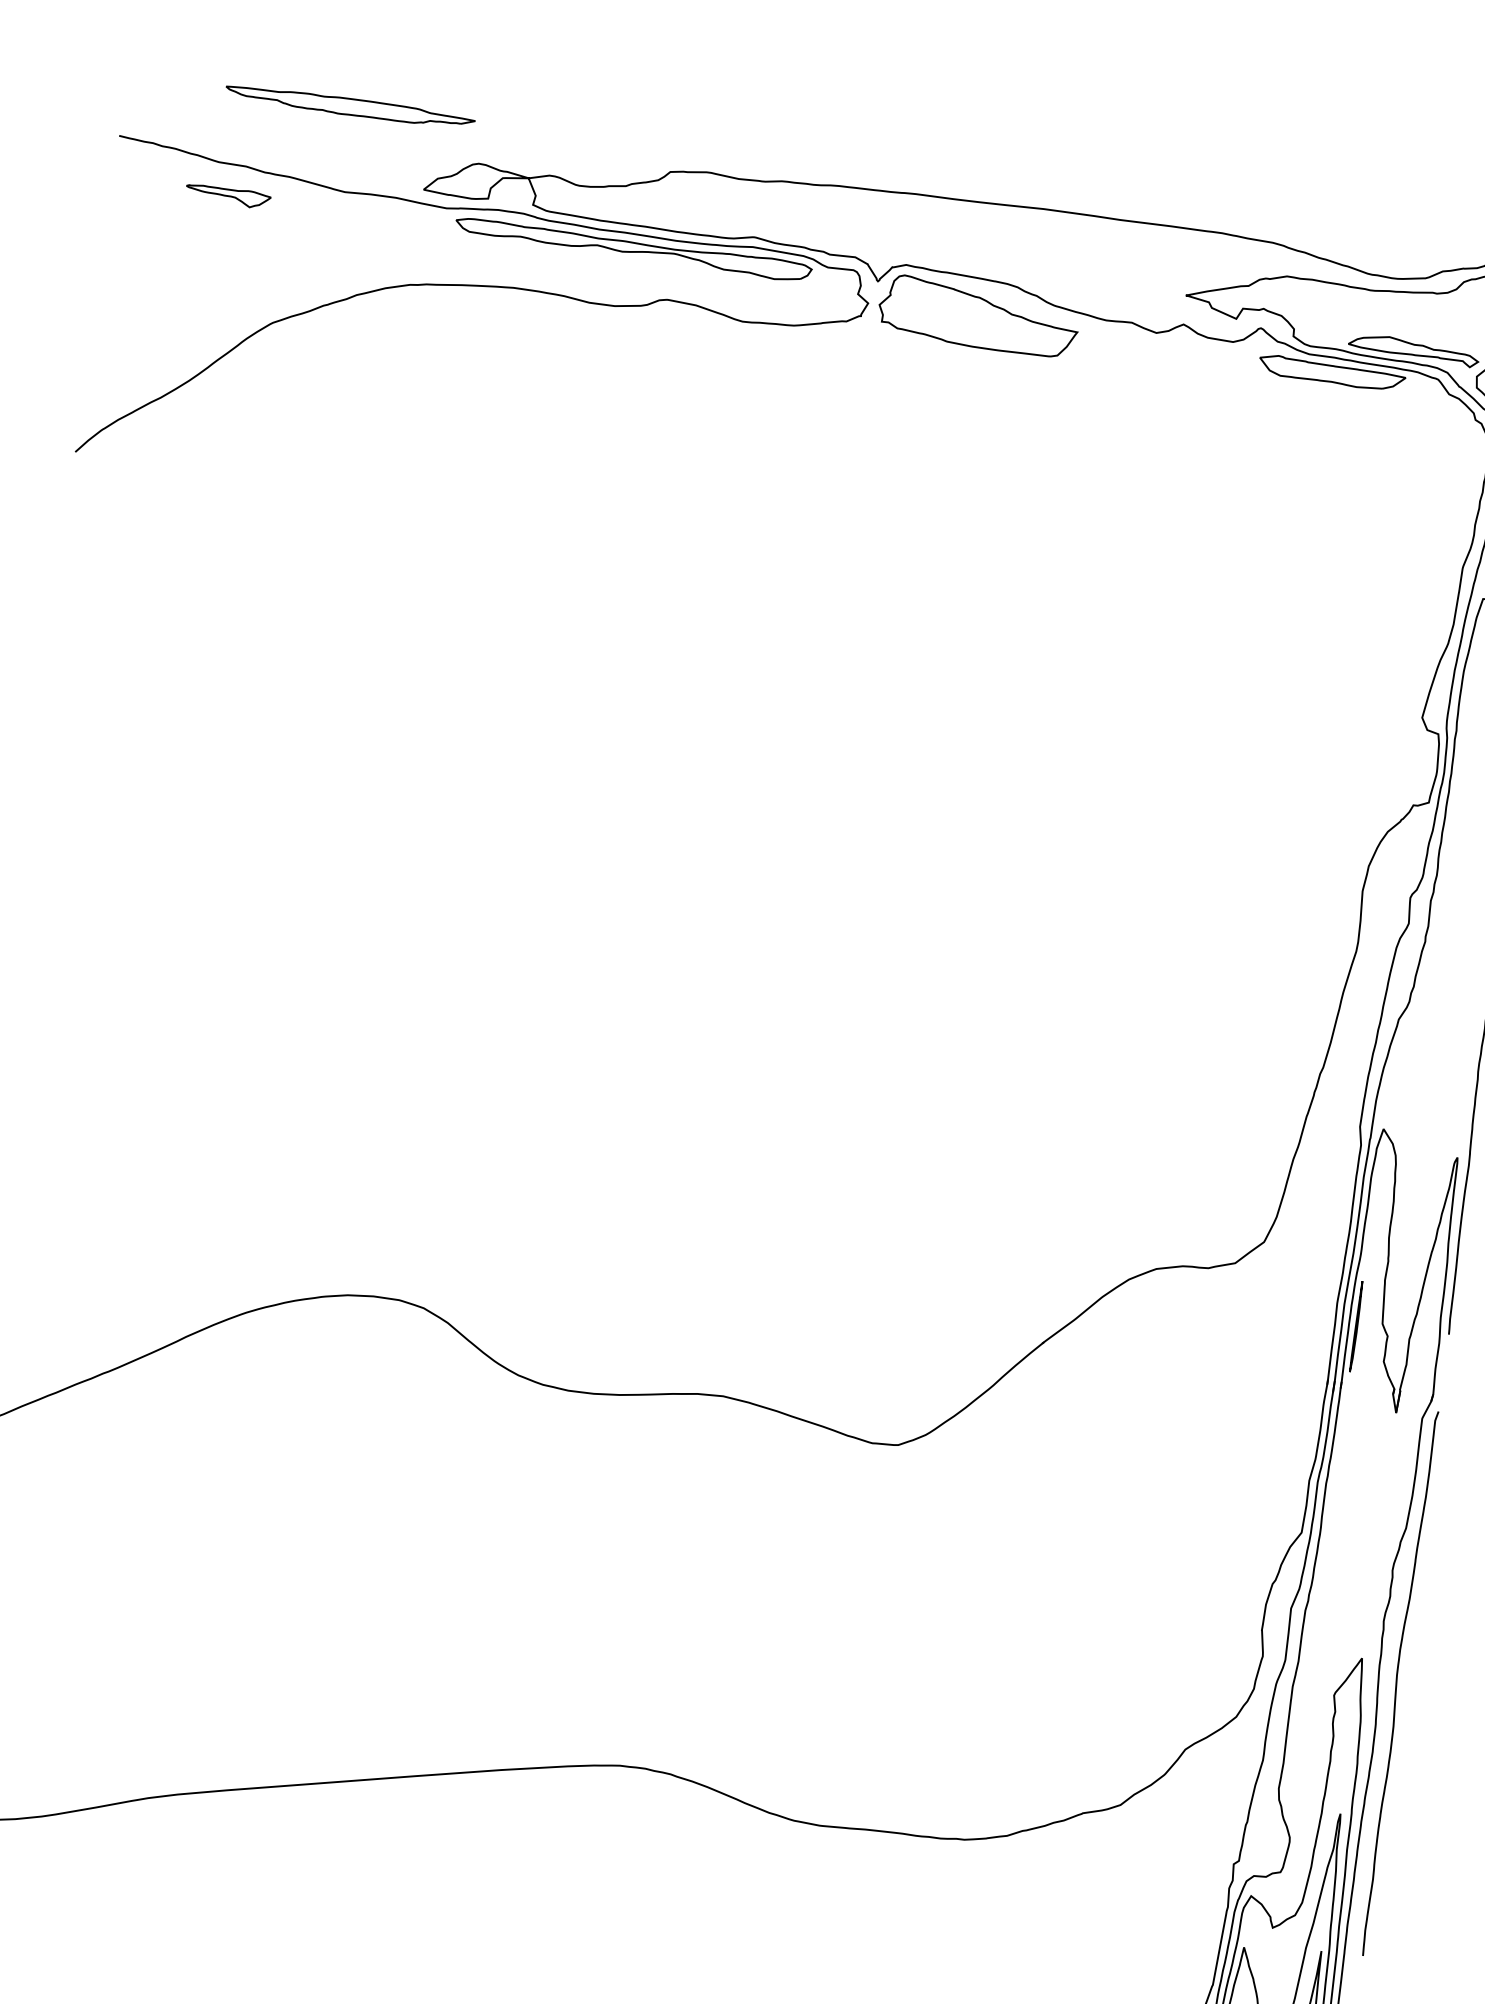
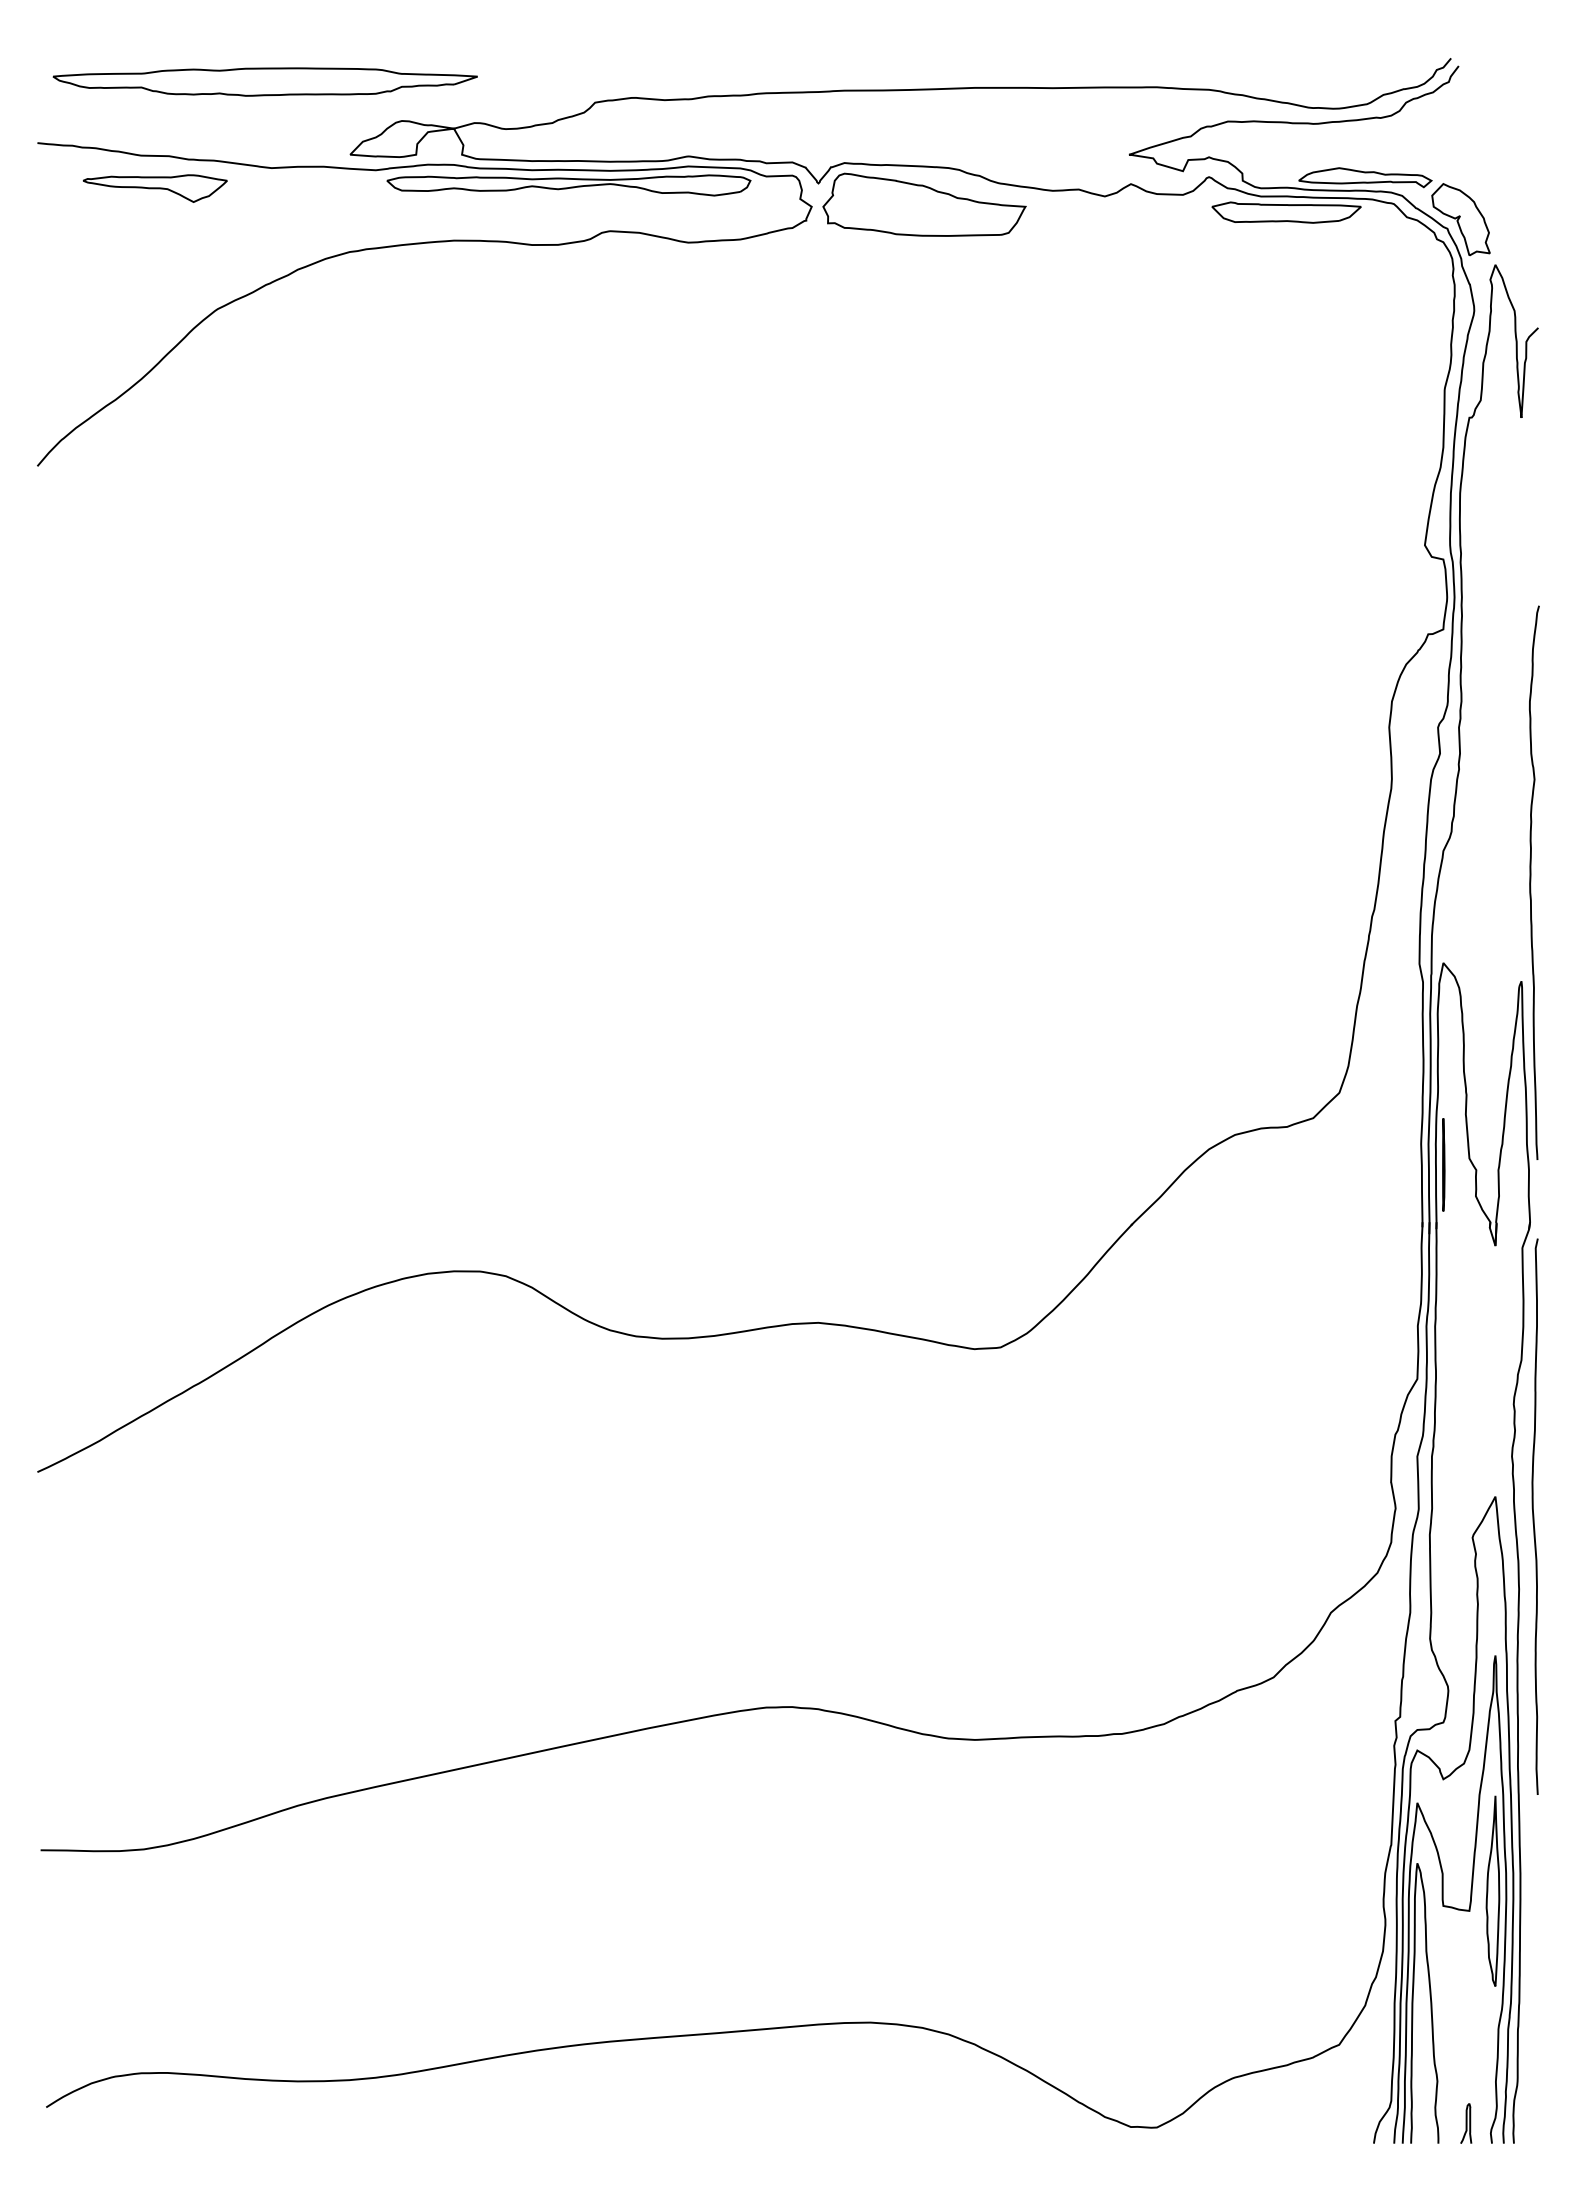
part: (349, 106) -> (264, 81), size x1.67
part: (227, 196) -> (154, 188), size x1.67

